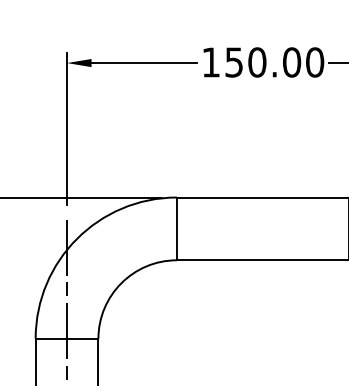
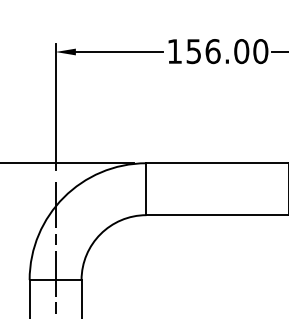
text: (257, 62) -> (213, 51), 150.00 -> 156.00

